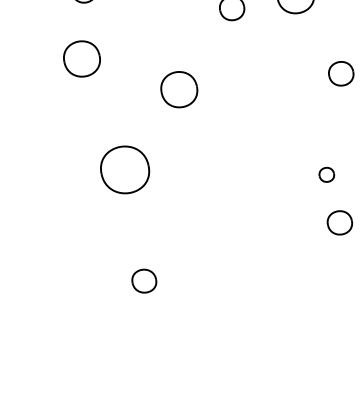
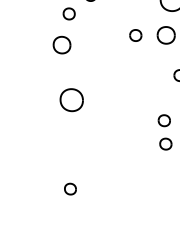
part: (177, 88) -> (103, 67), removed
part: (325, 174) -> (163, 120), size x1.67
part: (144, 279) -> (70, 188), moved

